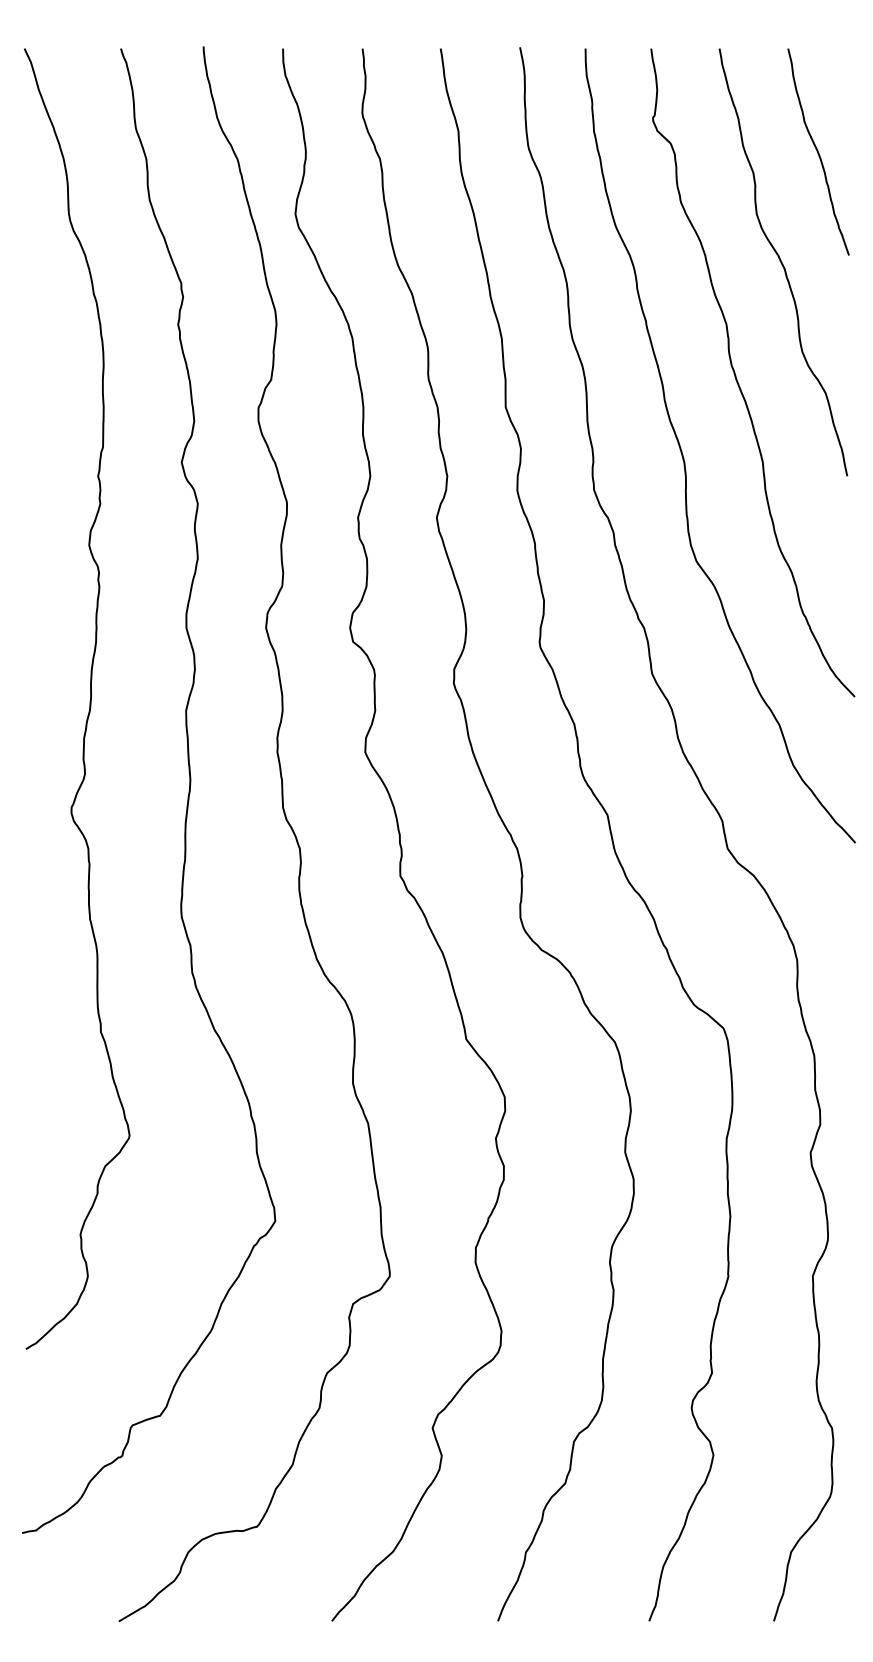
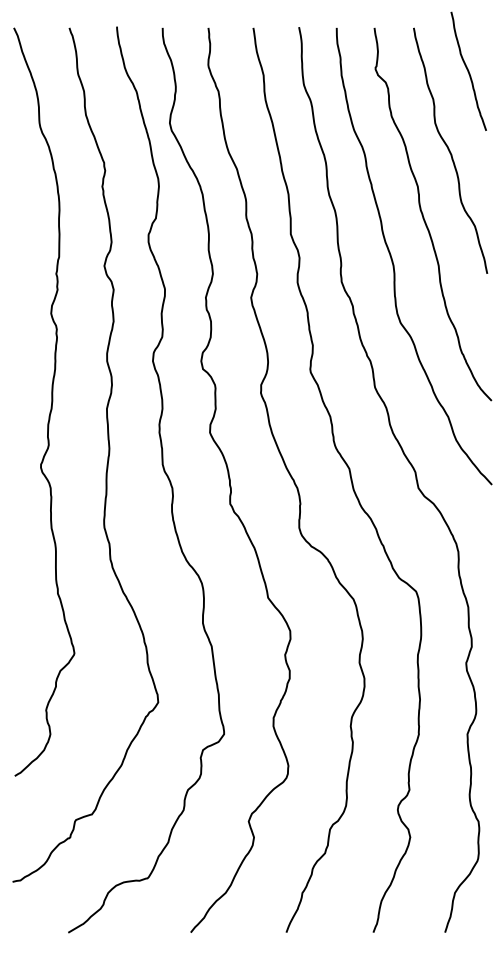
curve: (818, 150) -> (468, 70), moved

